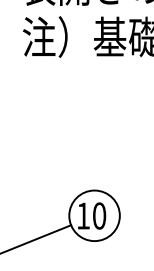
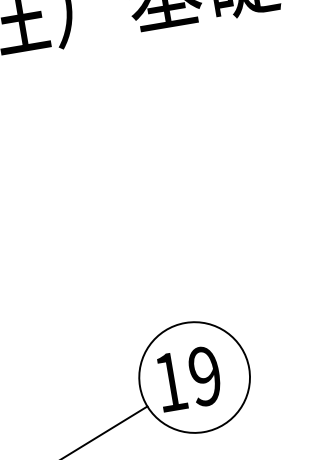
text: (99, 215) -> (205, 375), 10 -> 19

